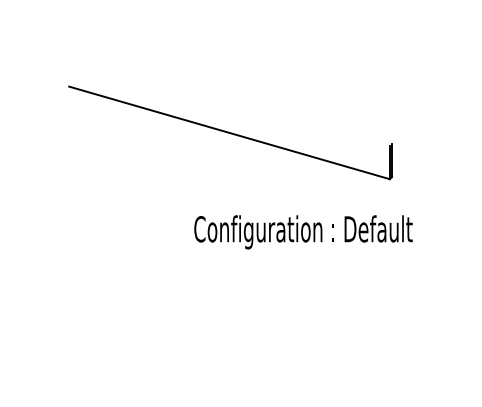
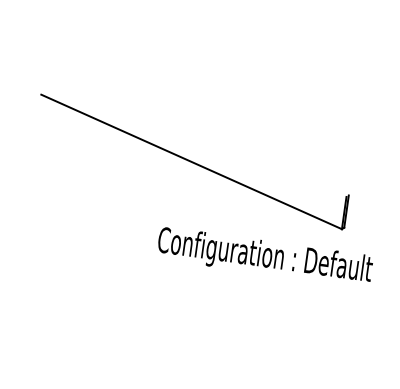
text: (303, 232) -> (264, 257), moved

